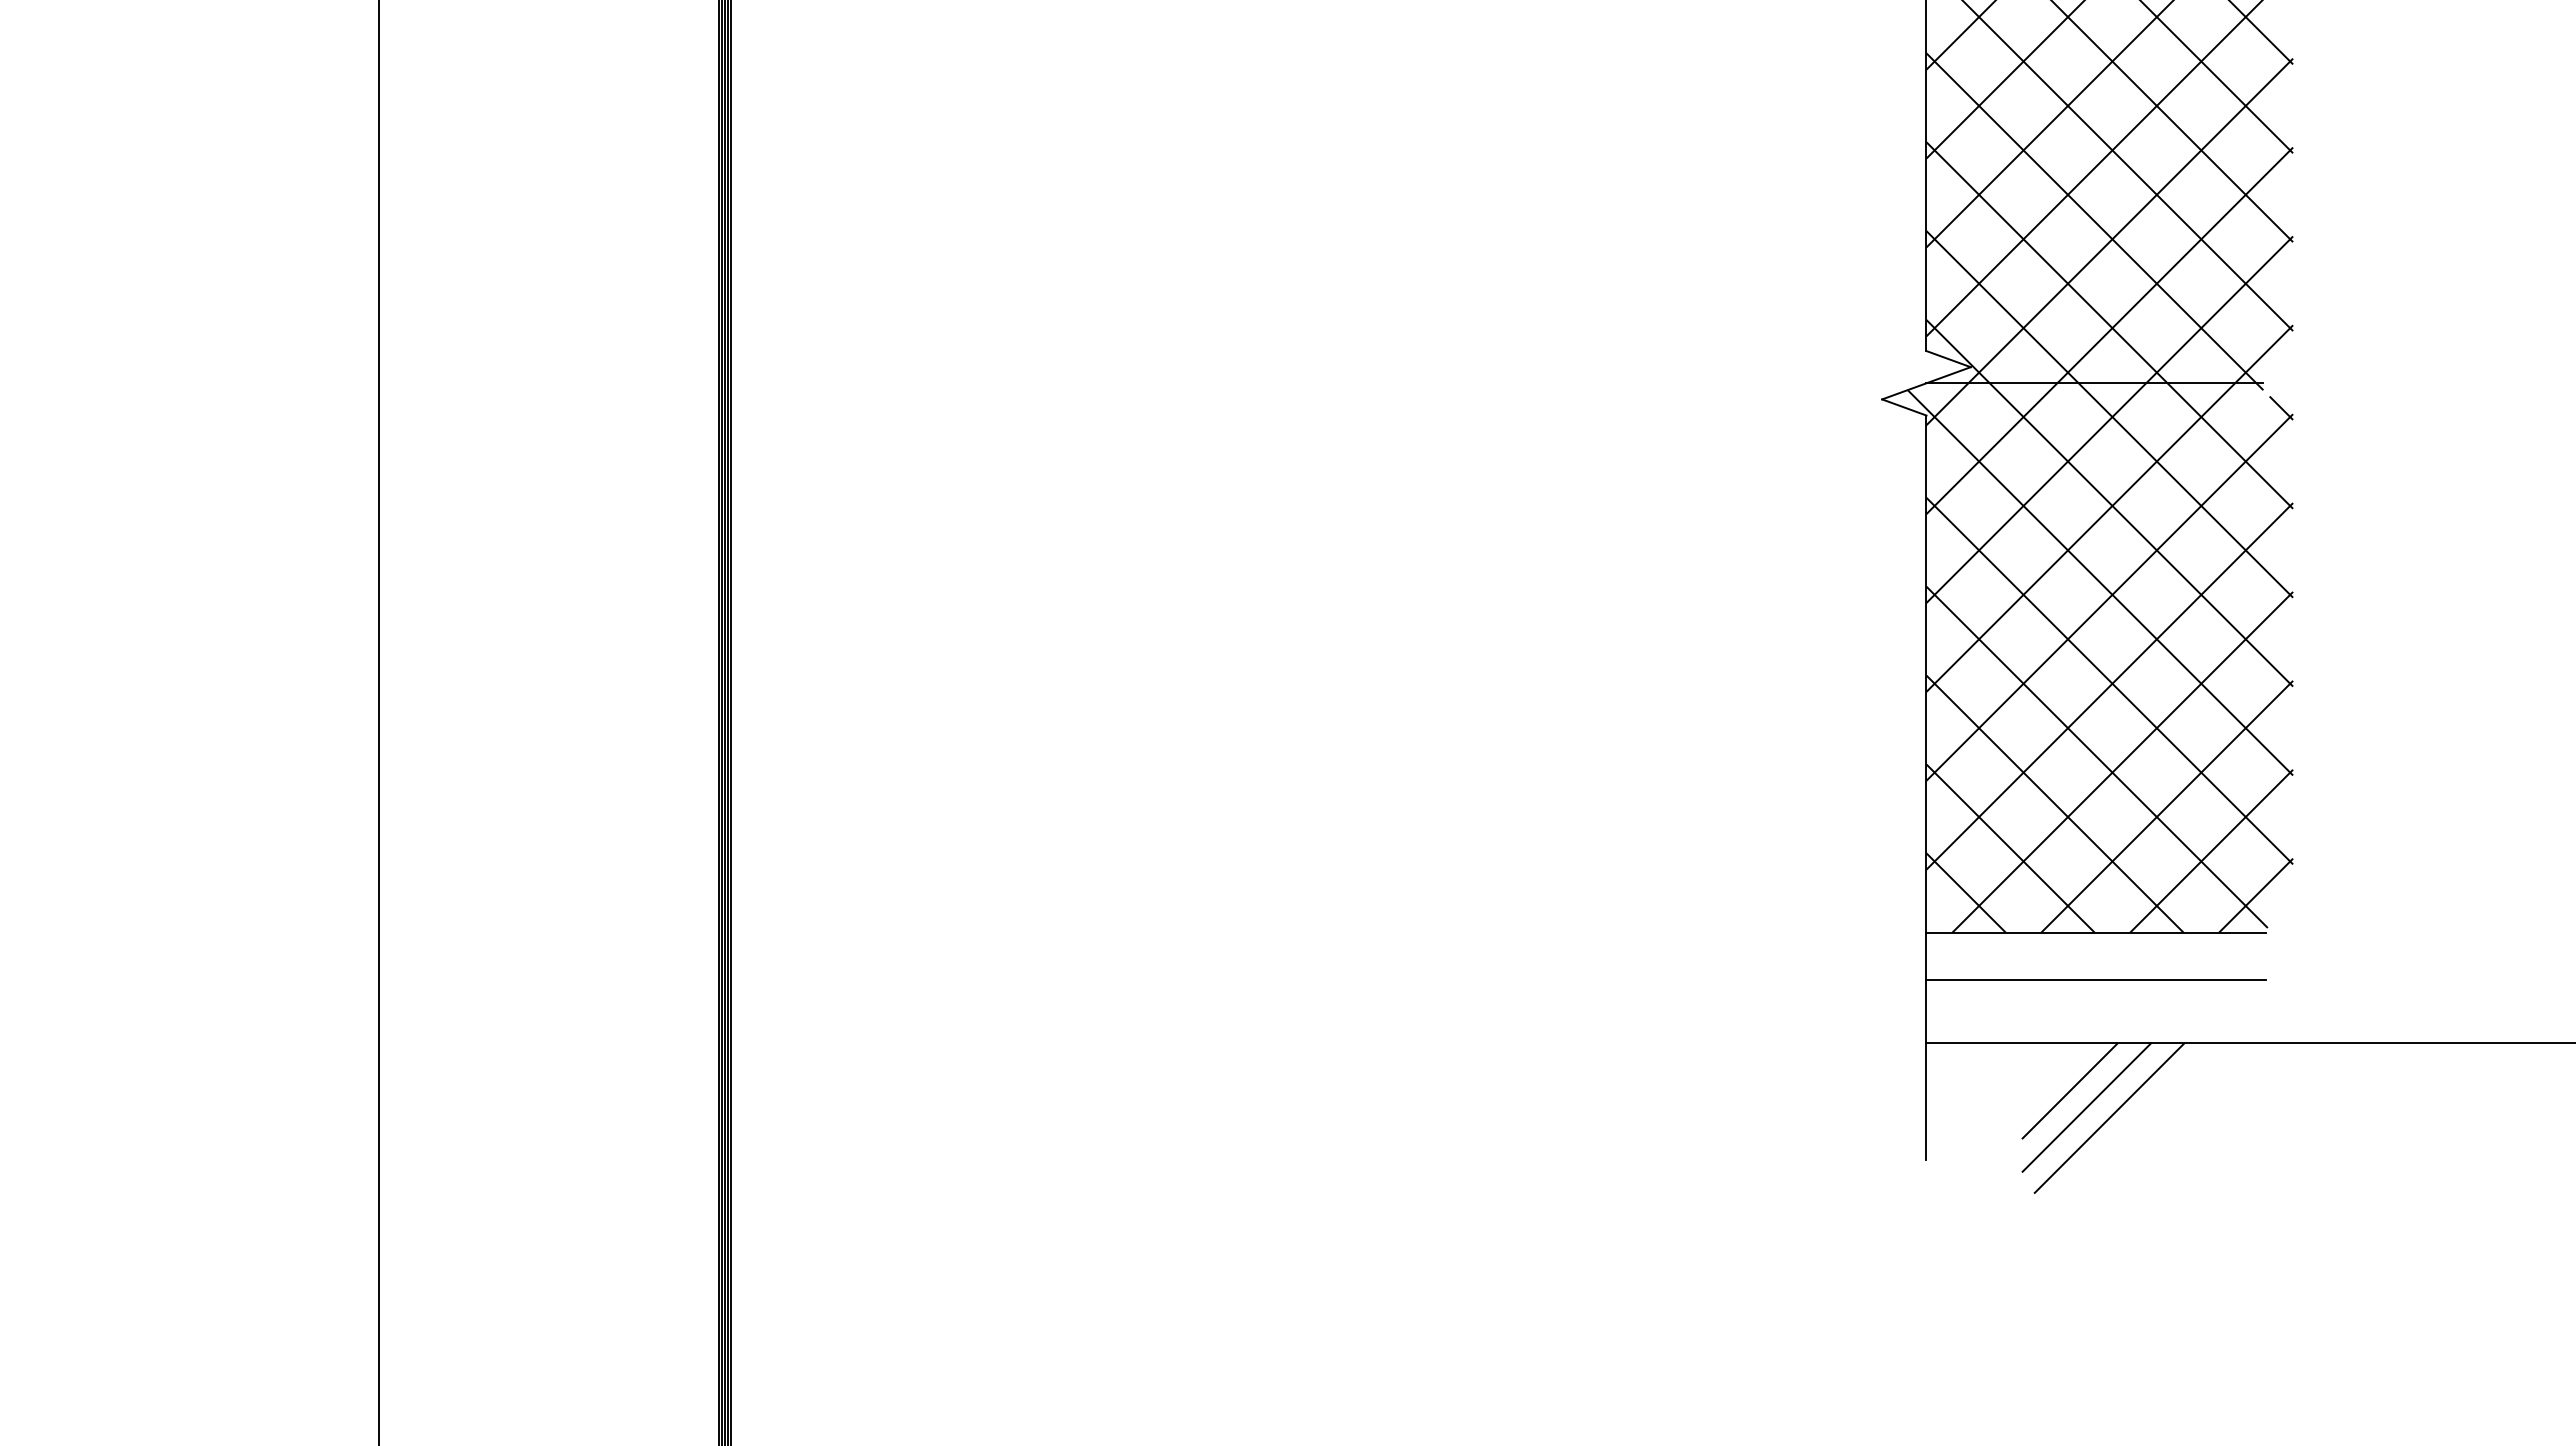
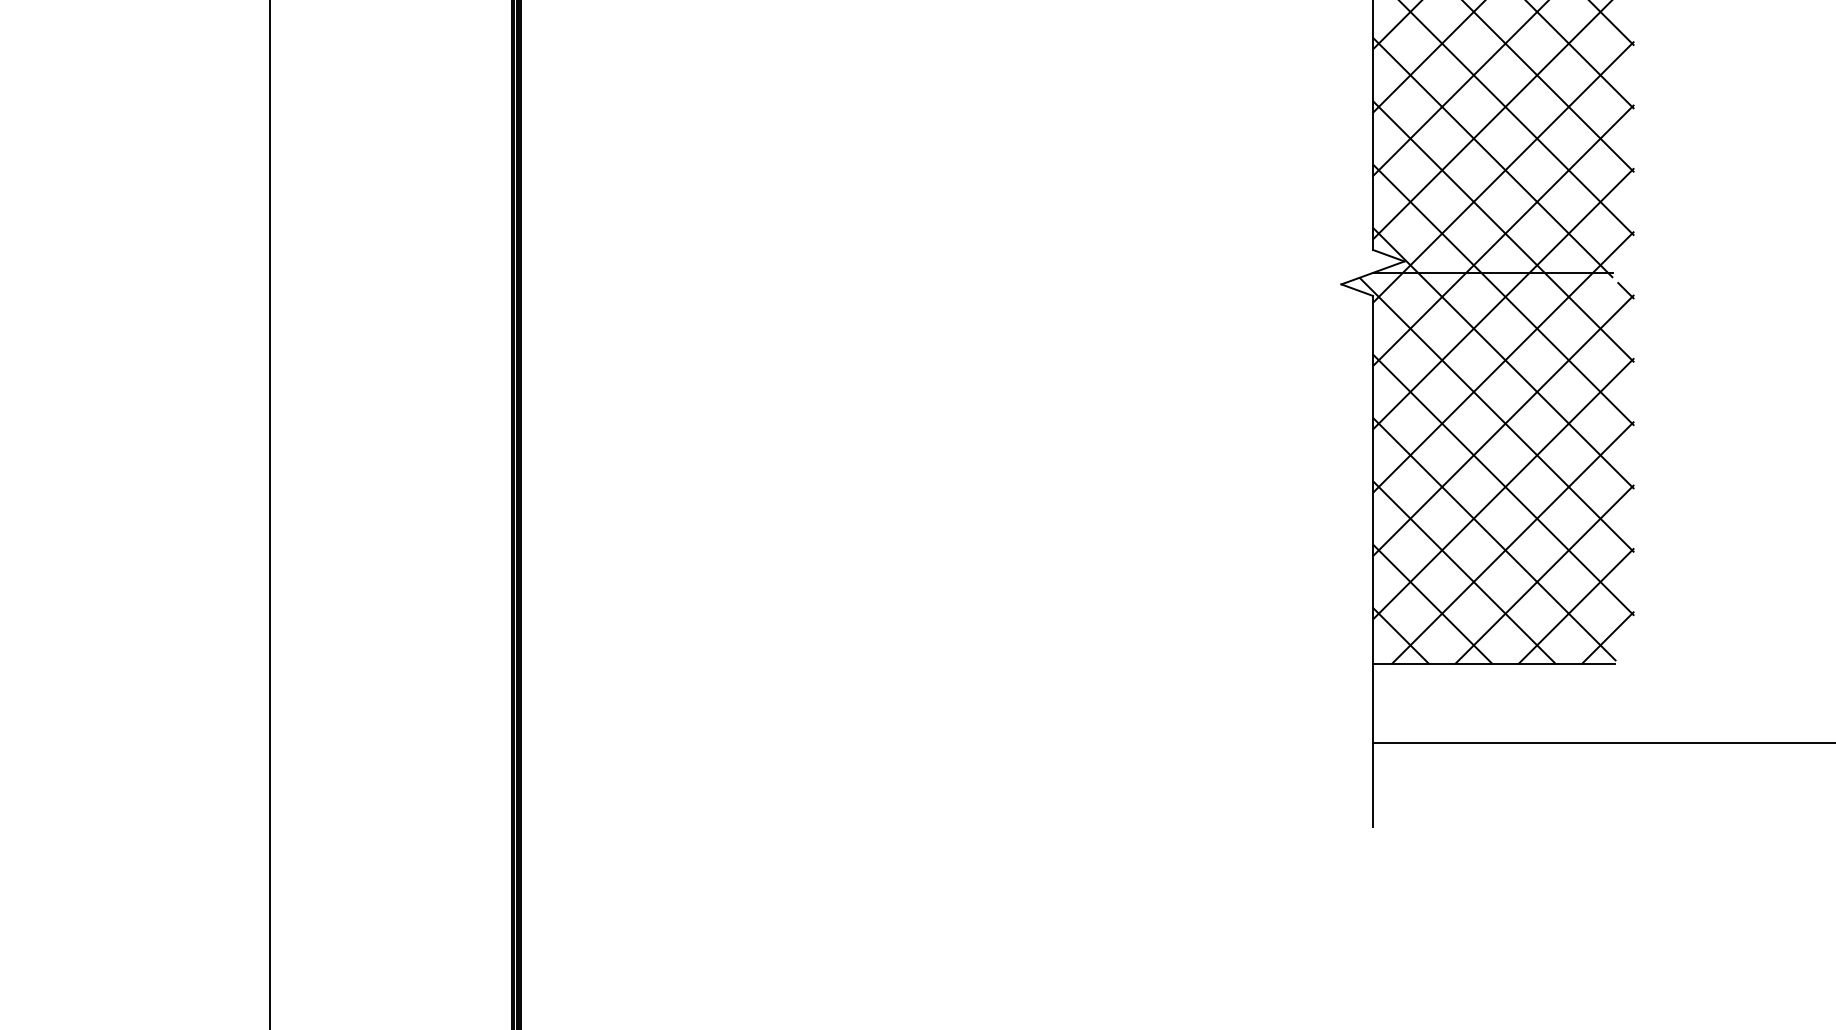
line: (2095, 980) -> (1493, 698), removed
line: (2069, 1090) -> (1474, 776), removed
line: (2086, 1107) -> (1487, 788), removed
line: (2109, 1117) -> (1503, 796), removed

